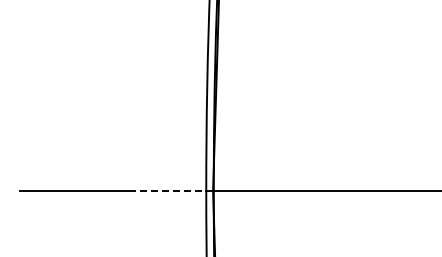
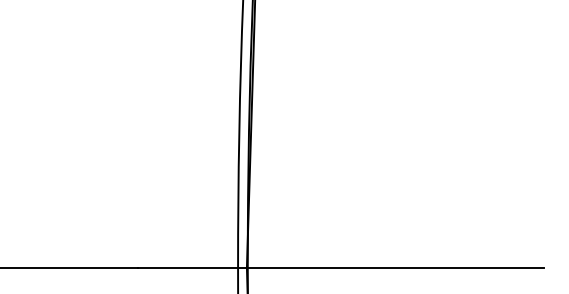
line: (167, 191) -> (187, 268), dashed -> solid

